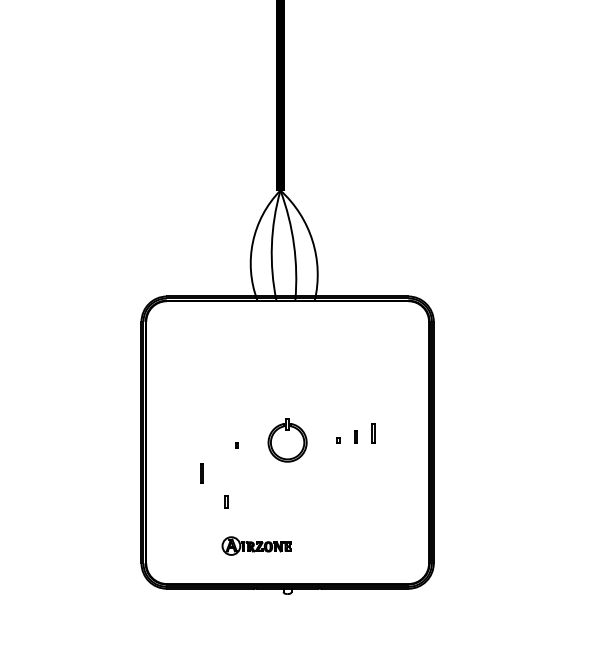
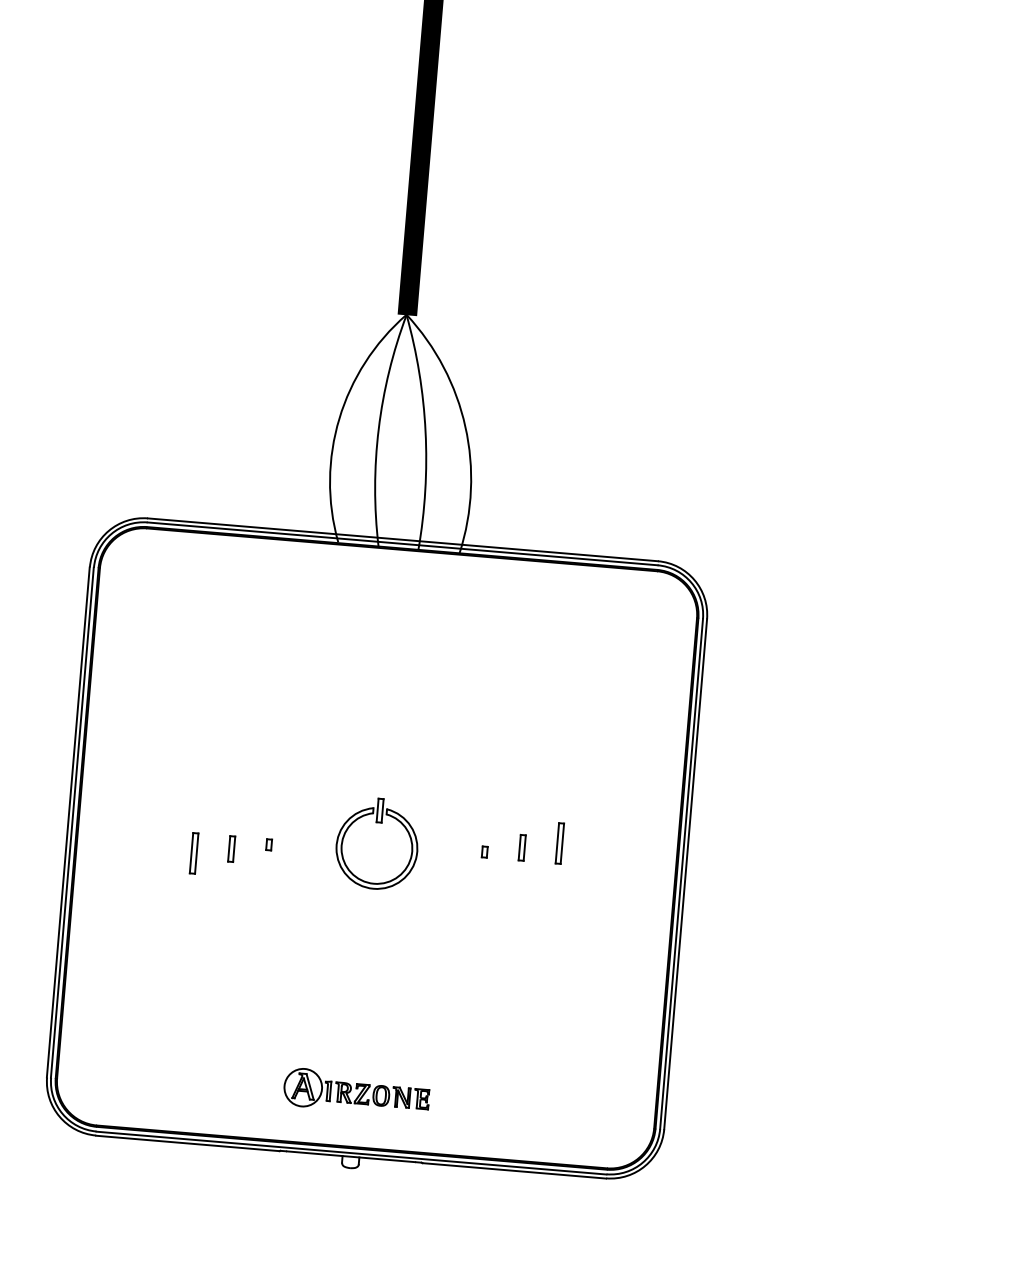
line: (201, 473) -> (193, 853), moved
part: (226, 501) -> (232, 848), moved
part: (256, 545) -> (356, 1090), moved

